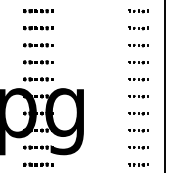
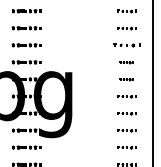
part: (138, 62) -> (126, 45), size x1.4
part: (138, 79) -> (126, 62), size x0.7
part: (138, 96) -> (126, 79), size x0.7

